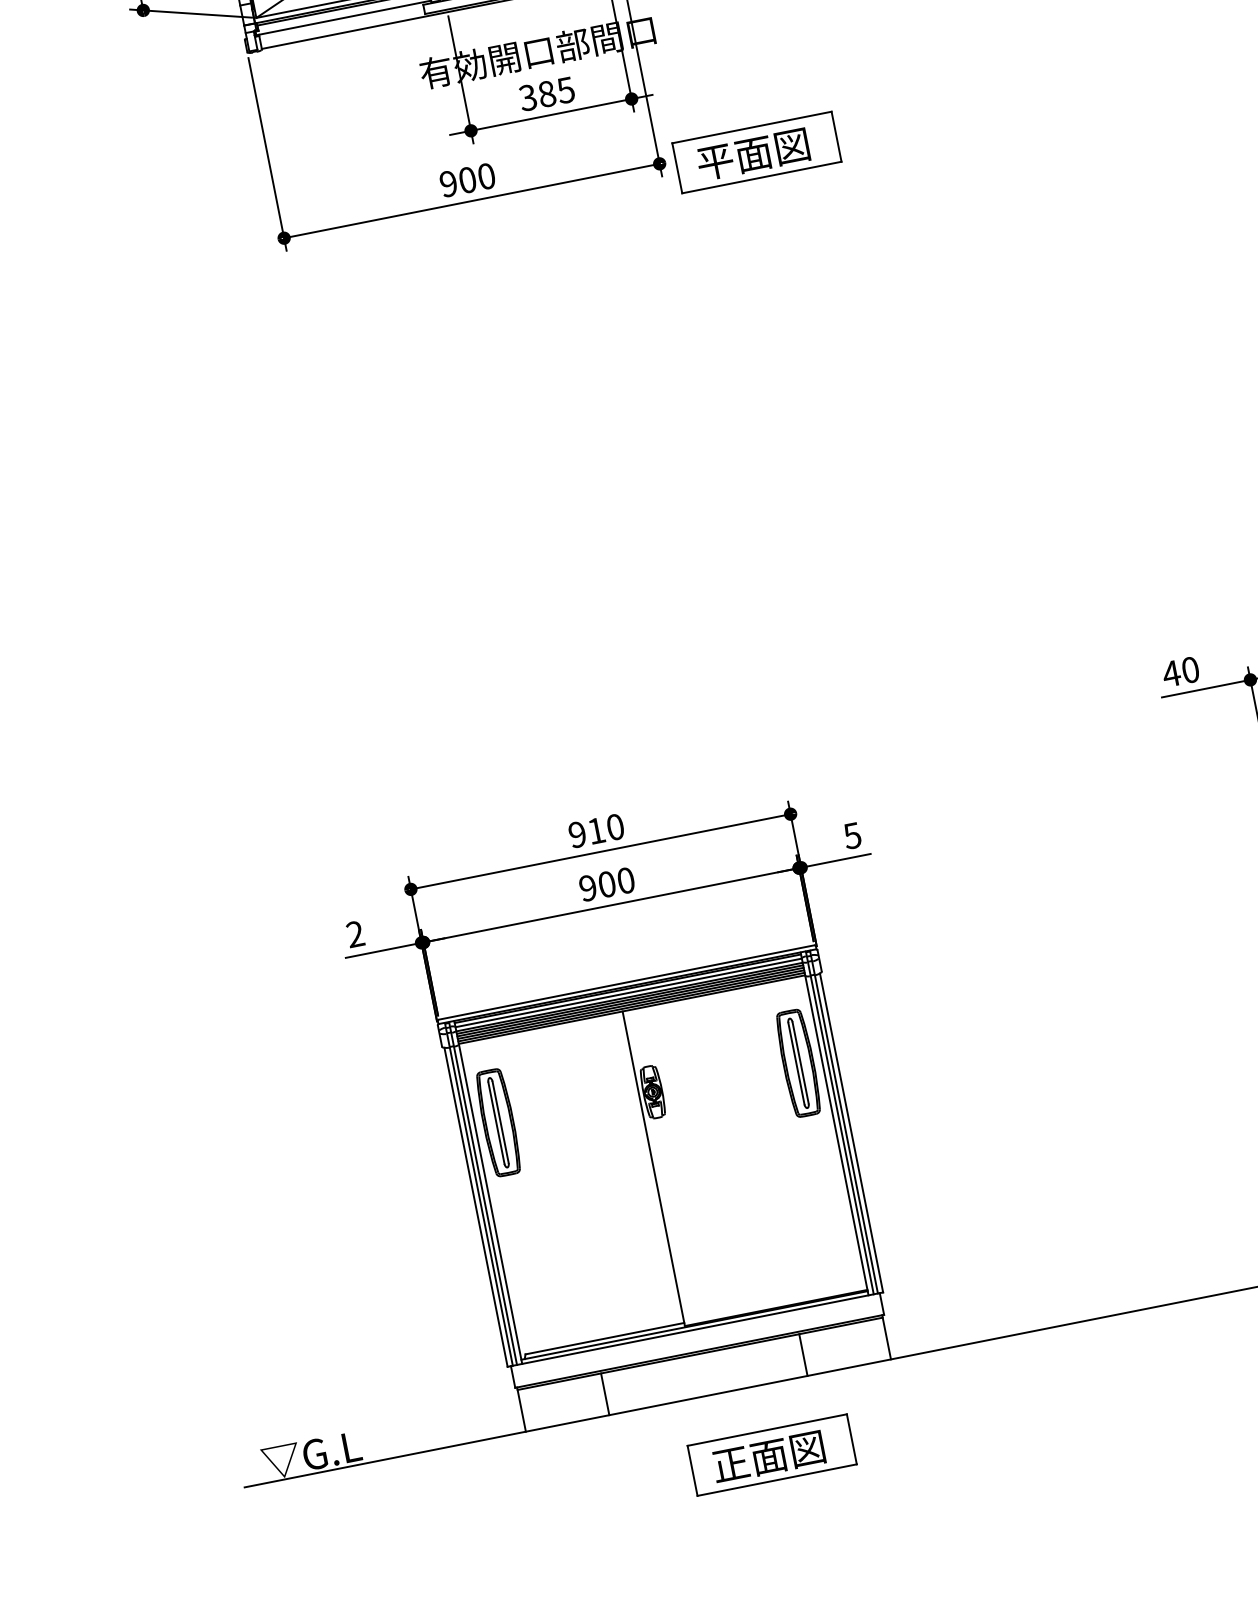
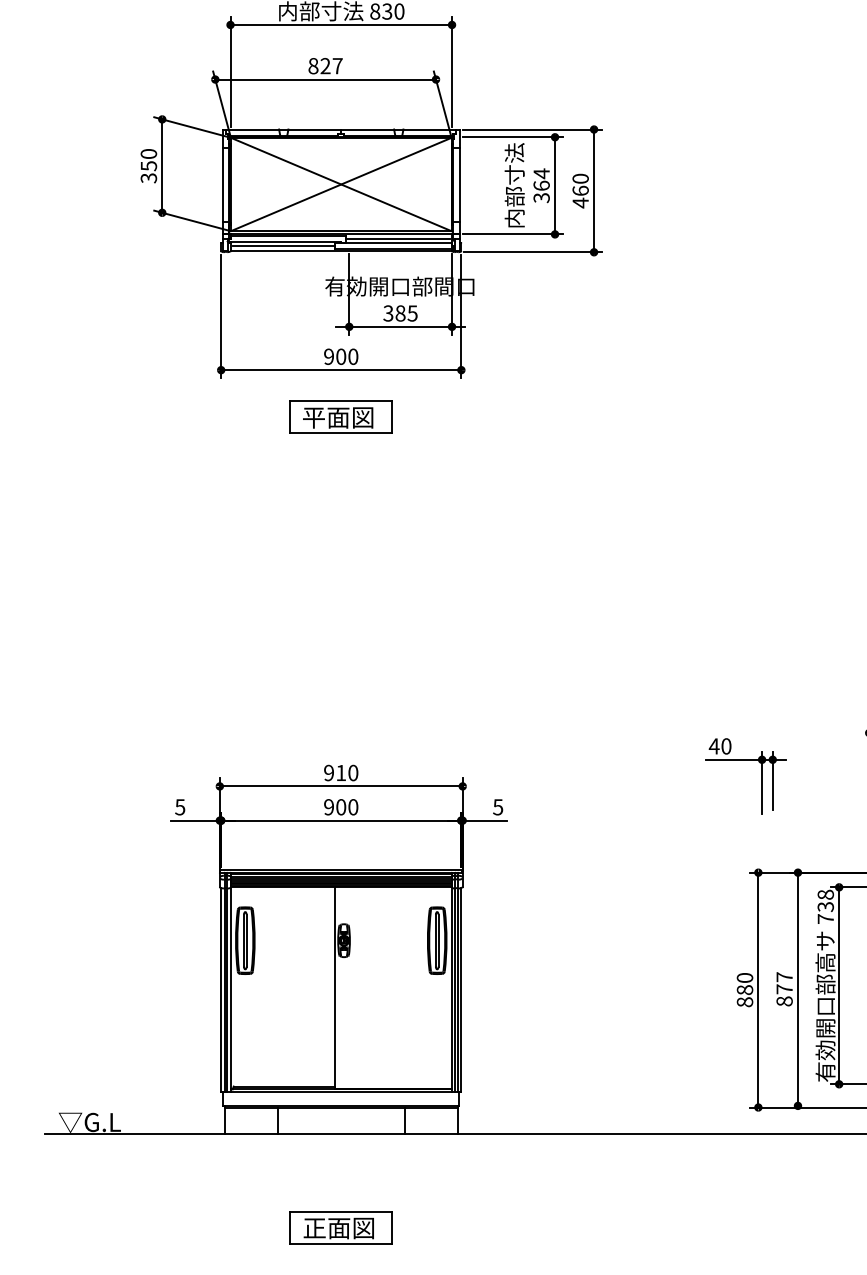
line: (343, 25) -> (283, 246), added
part: (756, 151) -> (340, 416), moved
text: (355, 934) -> (180, 807), 2 -> 5
part: (770, 1455) -> (340, 1227), moved

